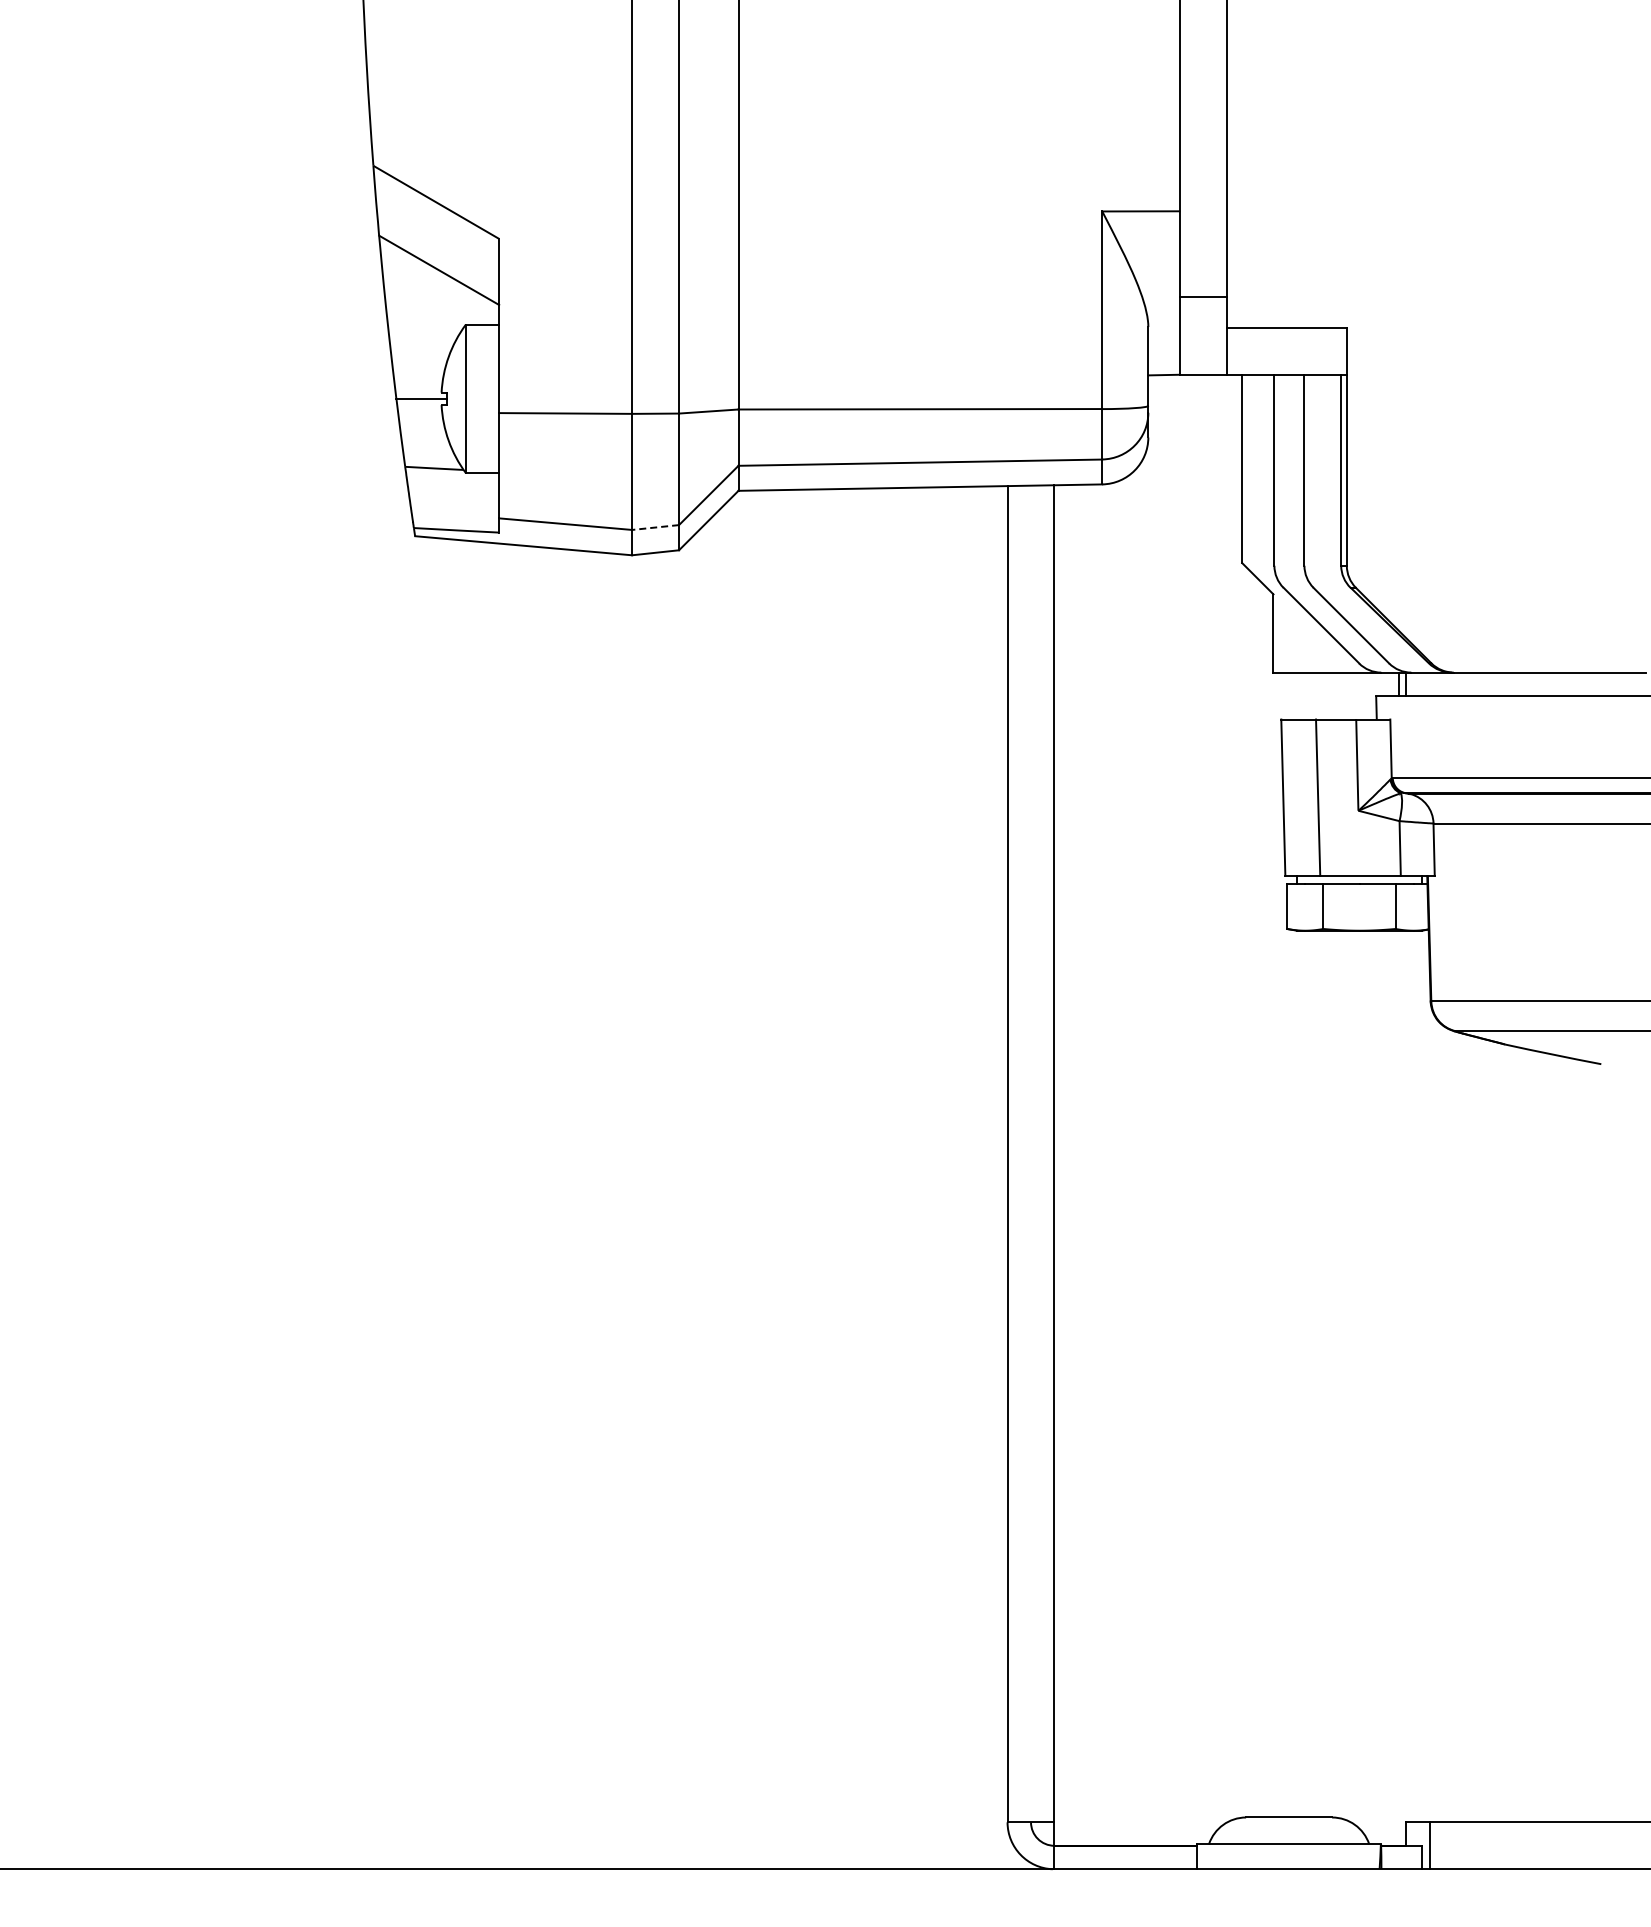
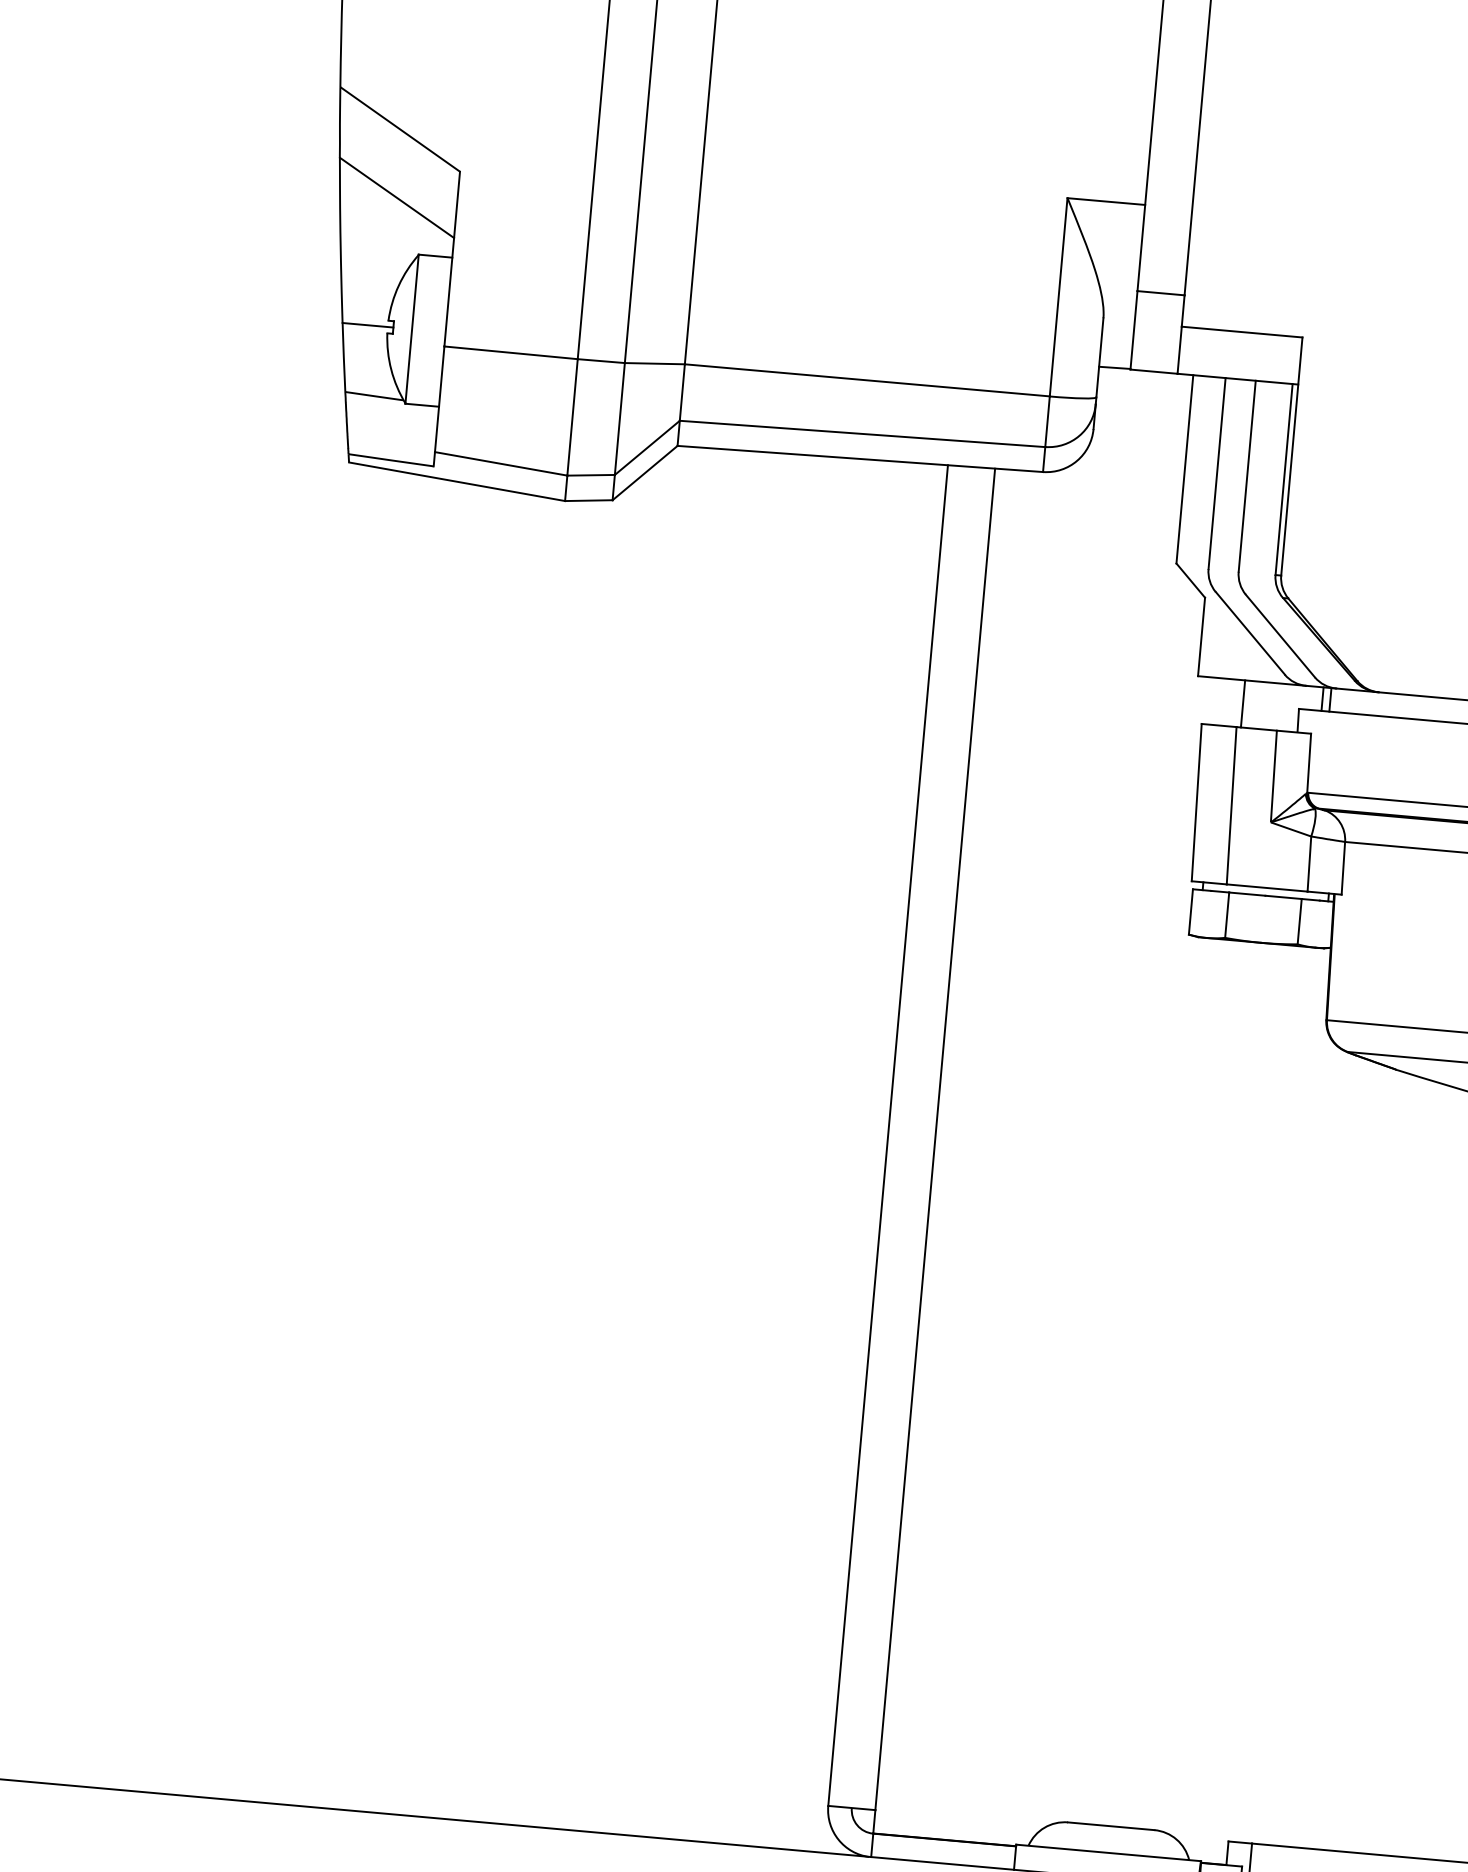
line: (655, 527) -> (591, 475), dashed -> solid
line: (1320, 695) -> (1243, 703), added

